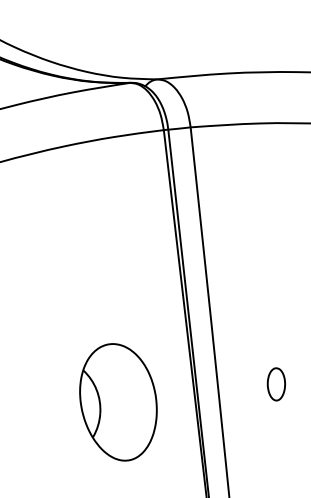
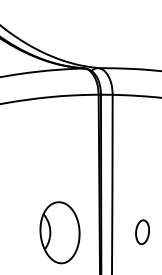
part: (276, 384) -> (142, 232), size x1.43

